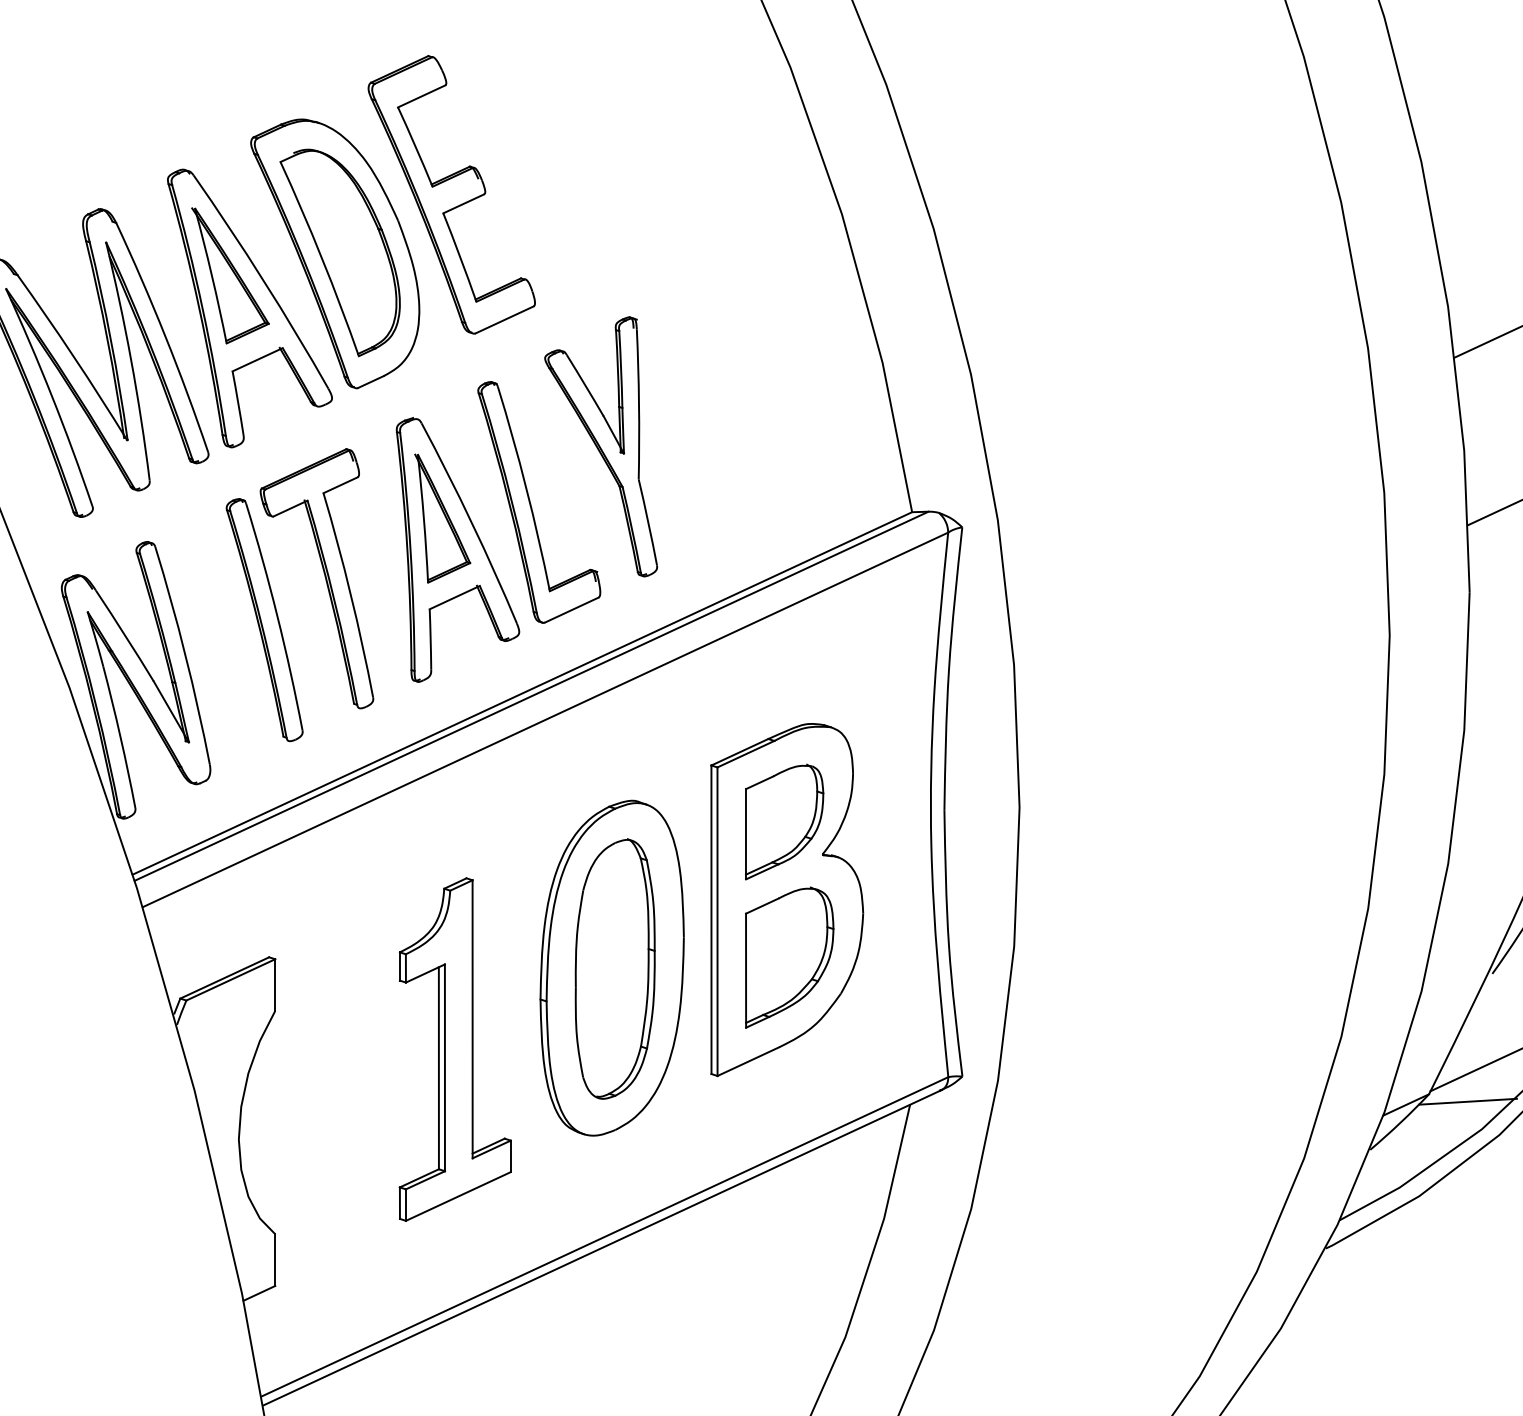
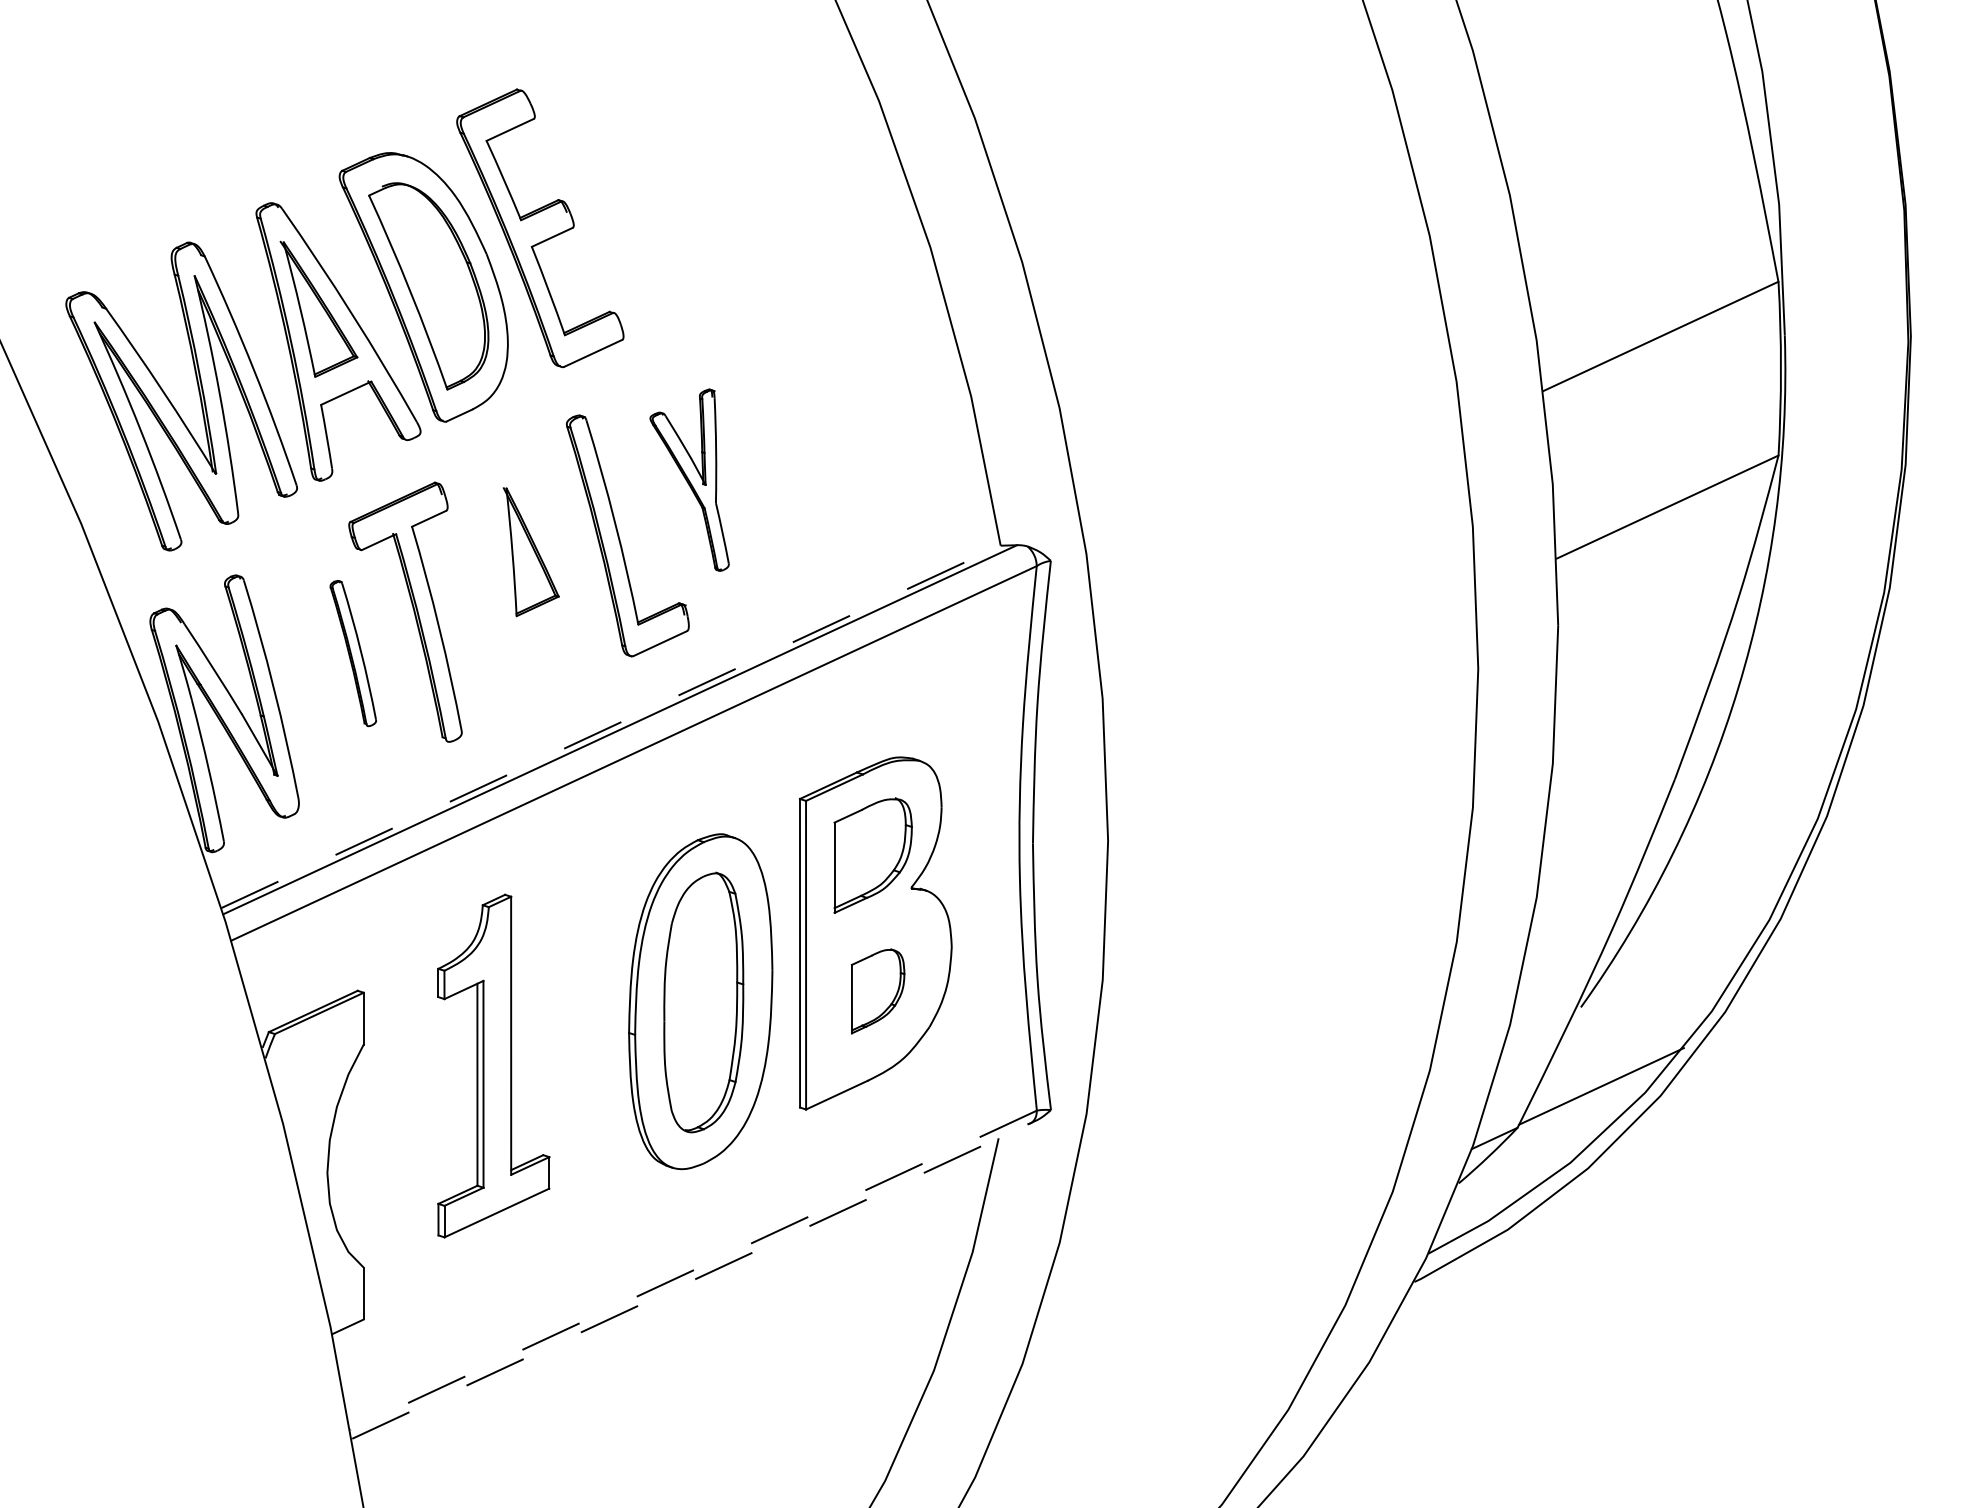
part: (600, 446) -> (689, 479), size x0.7
part: (457, 550) -> (546, 583), removed
part: (264, 620) -> (353, 653), size x0.6
line: (521, 693) -> (610, 726), solid -> dashed
part: (788, 958) -> (877, 991), size x0.6
part: (454, 1049) -> (493, 1065), moved
line: (1467, 1102) -> (1556, 1135), removed
line: (604, 1237) -> (693, 1270), solid -> dashed
line: (602, 1248) -> (691, 1281), solid -> dashed

